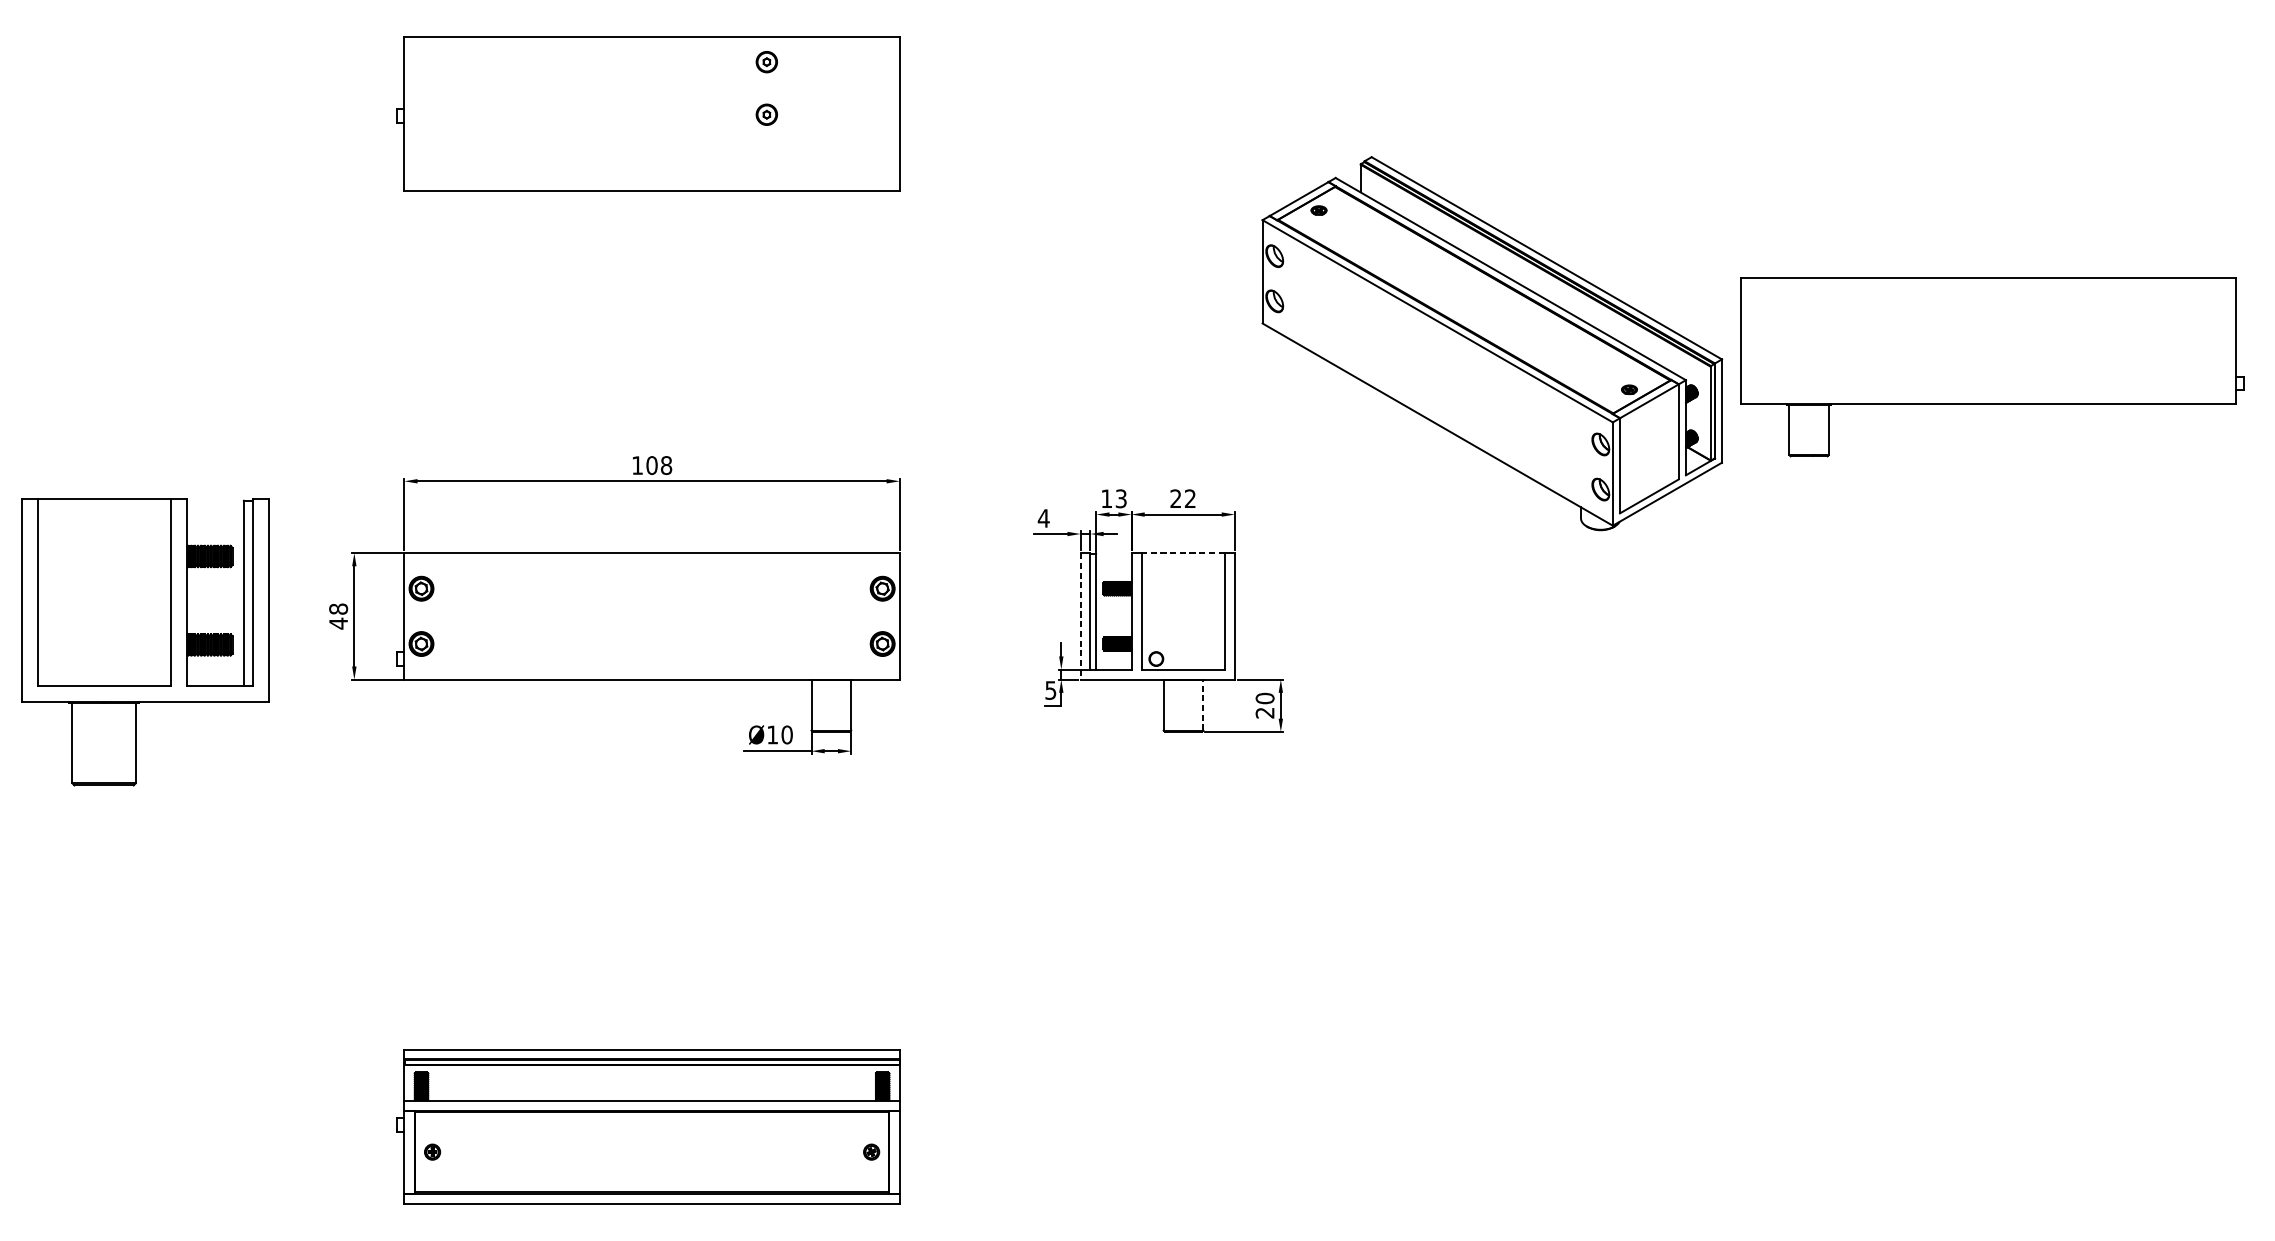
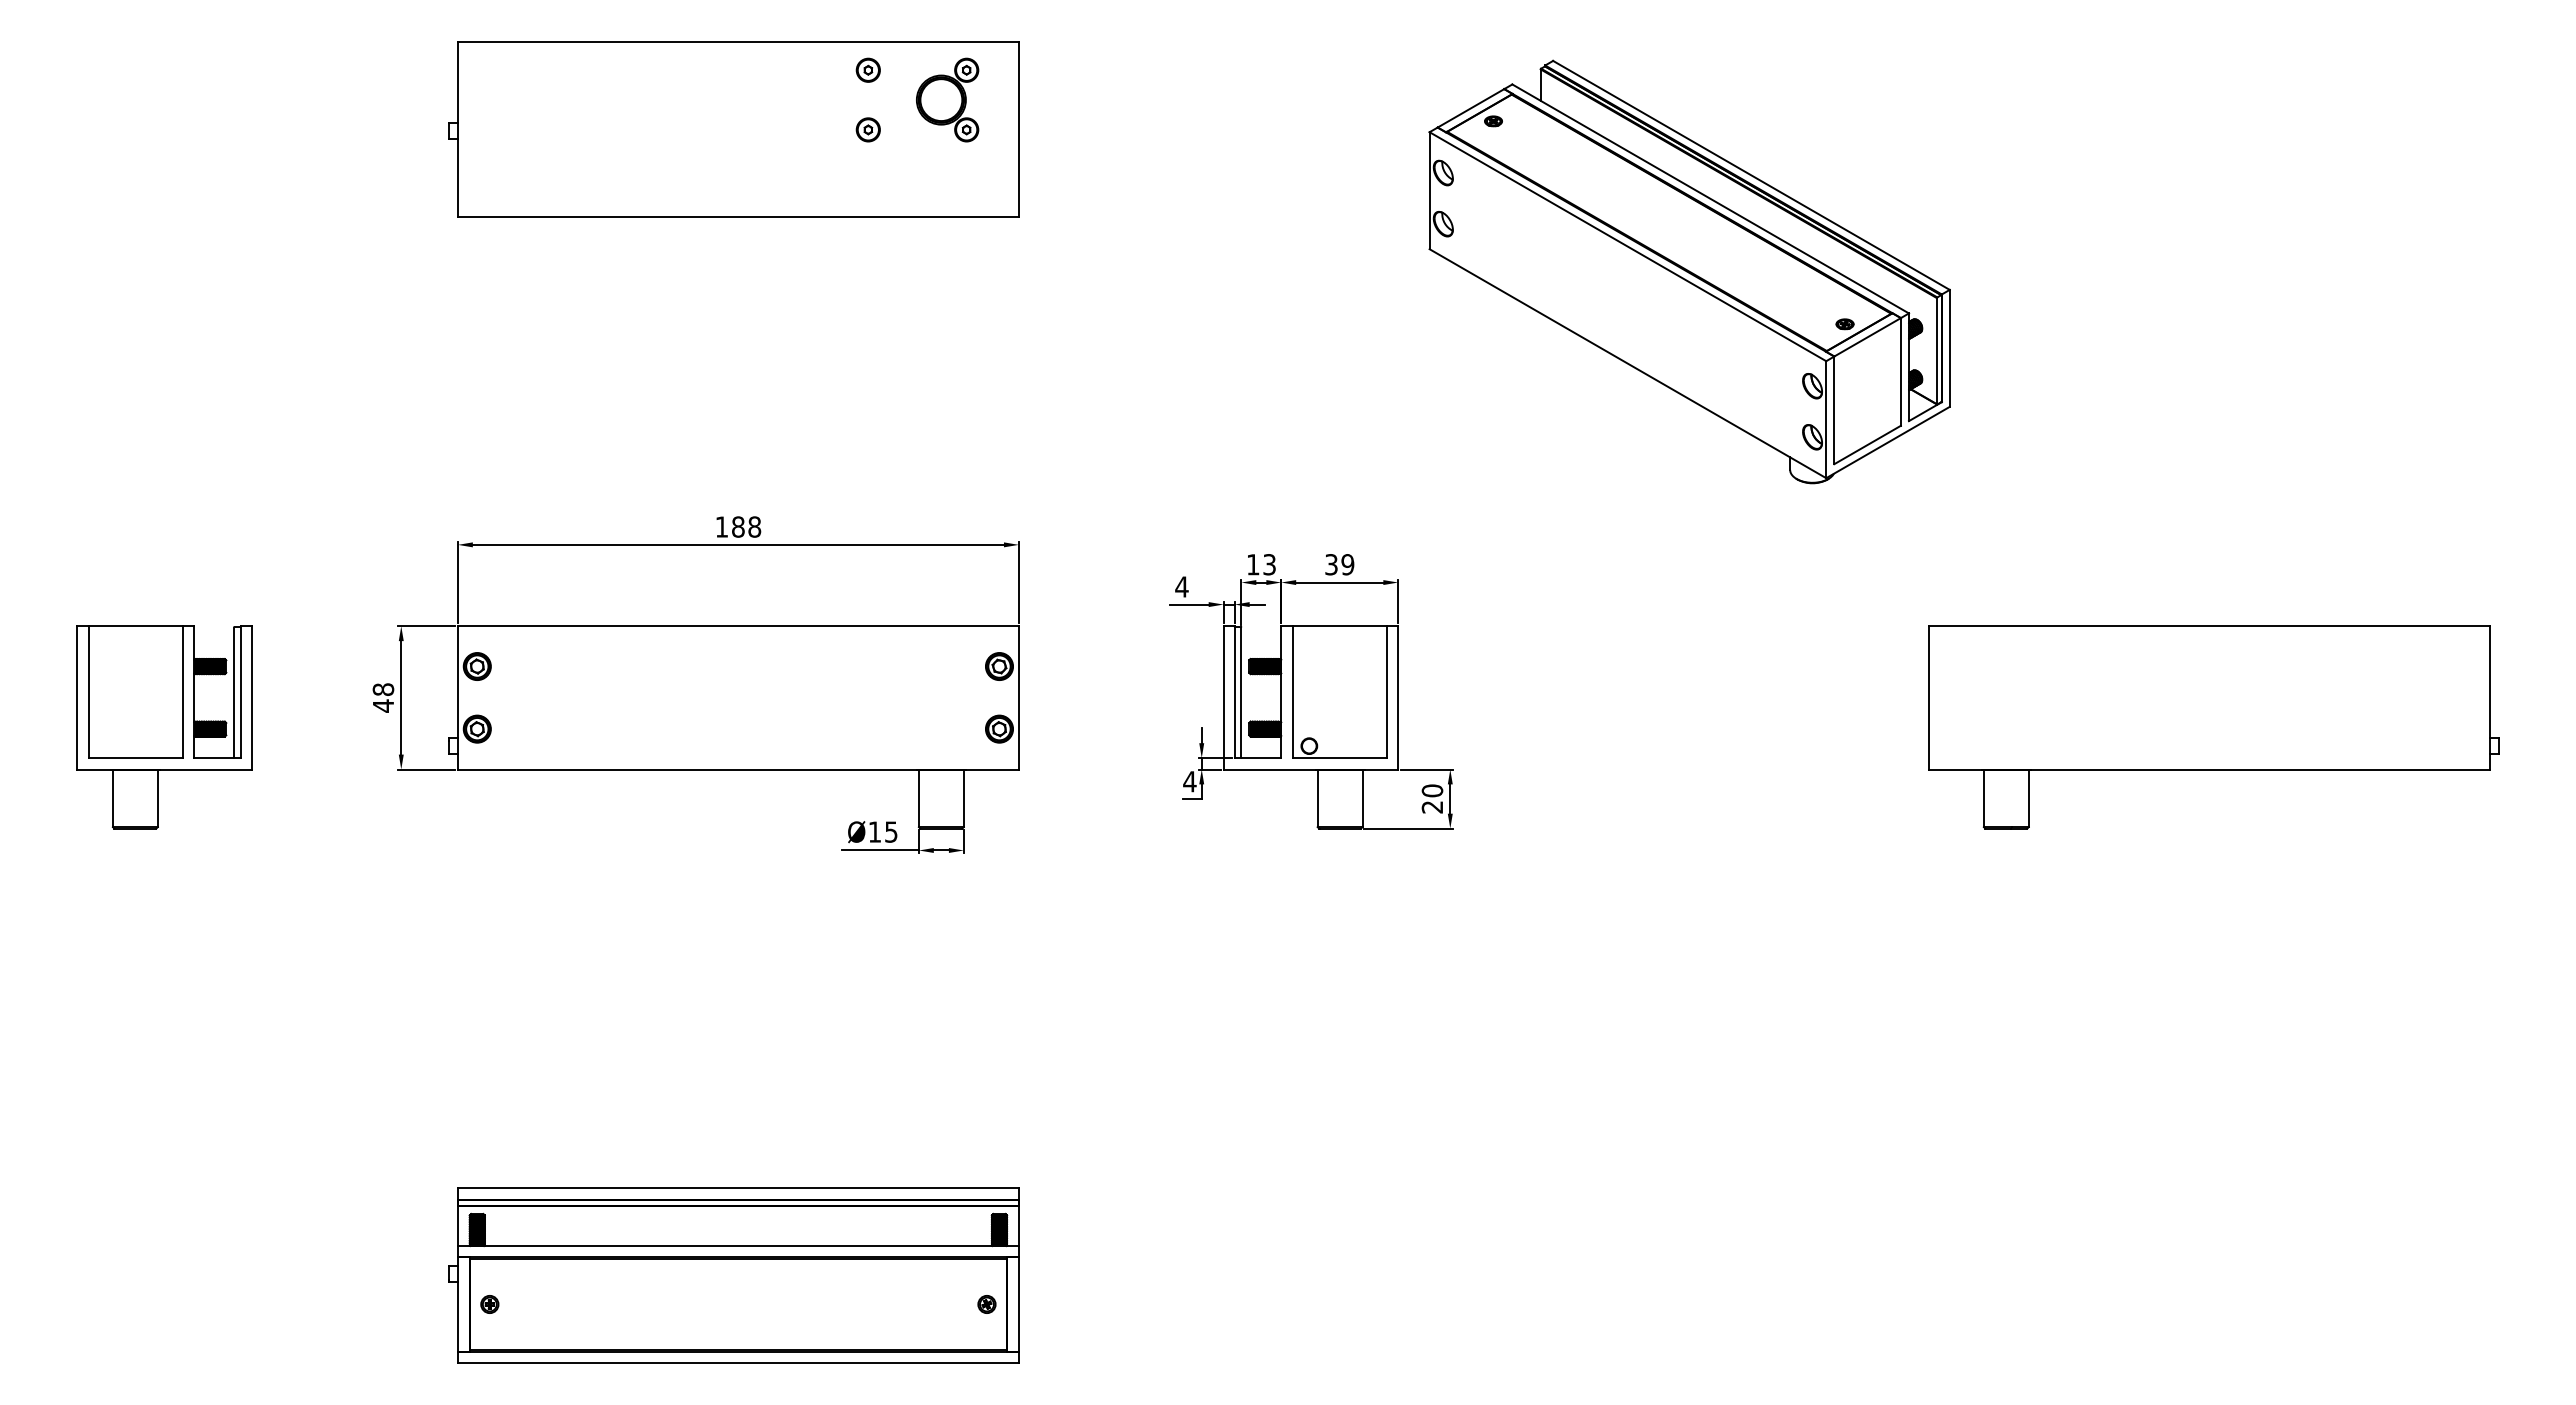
part: (836, 87) -> (947, 99), added
part: (1492, 343) -> (1689, 271), moved
part: (1991, 367) -> (2213, 727), moved
text: (652, 465) -> (738, 526), 108 -> 188
text: (1182, 498) -> (1339, 564), 22 -> 39
line: (1182, 553) -> (1339, 626), dashed -> solid
line: (1080, 616) -> (1223, 697), dashed -> solid
part: (145, 642) -> (164, 727), size x0.62
text: (1050, 690) -> (1189, 781), 5 -> 4
line: (1203, 705) -> (1362, 798), dashed -> solid
text: (787, 734) -> (891, 831), Ø10 -> Ø15

